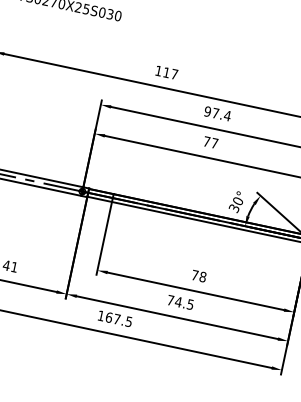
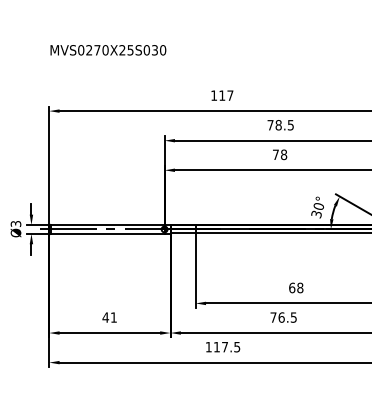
text: (217, 114) -> (280, 125), 97.4 -> 78.5
text: (215, 143) -> (284, 154), 77 -> 78
text: (195, 274) -> (292, 287), 78 -> 68
text: (178, 302) -> (281, 317), 74.5 -> 76.5
text: (108, 316) -> (216, 346), 167.5 -> 117.5

